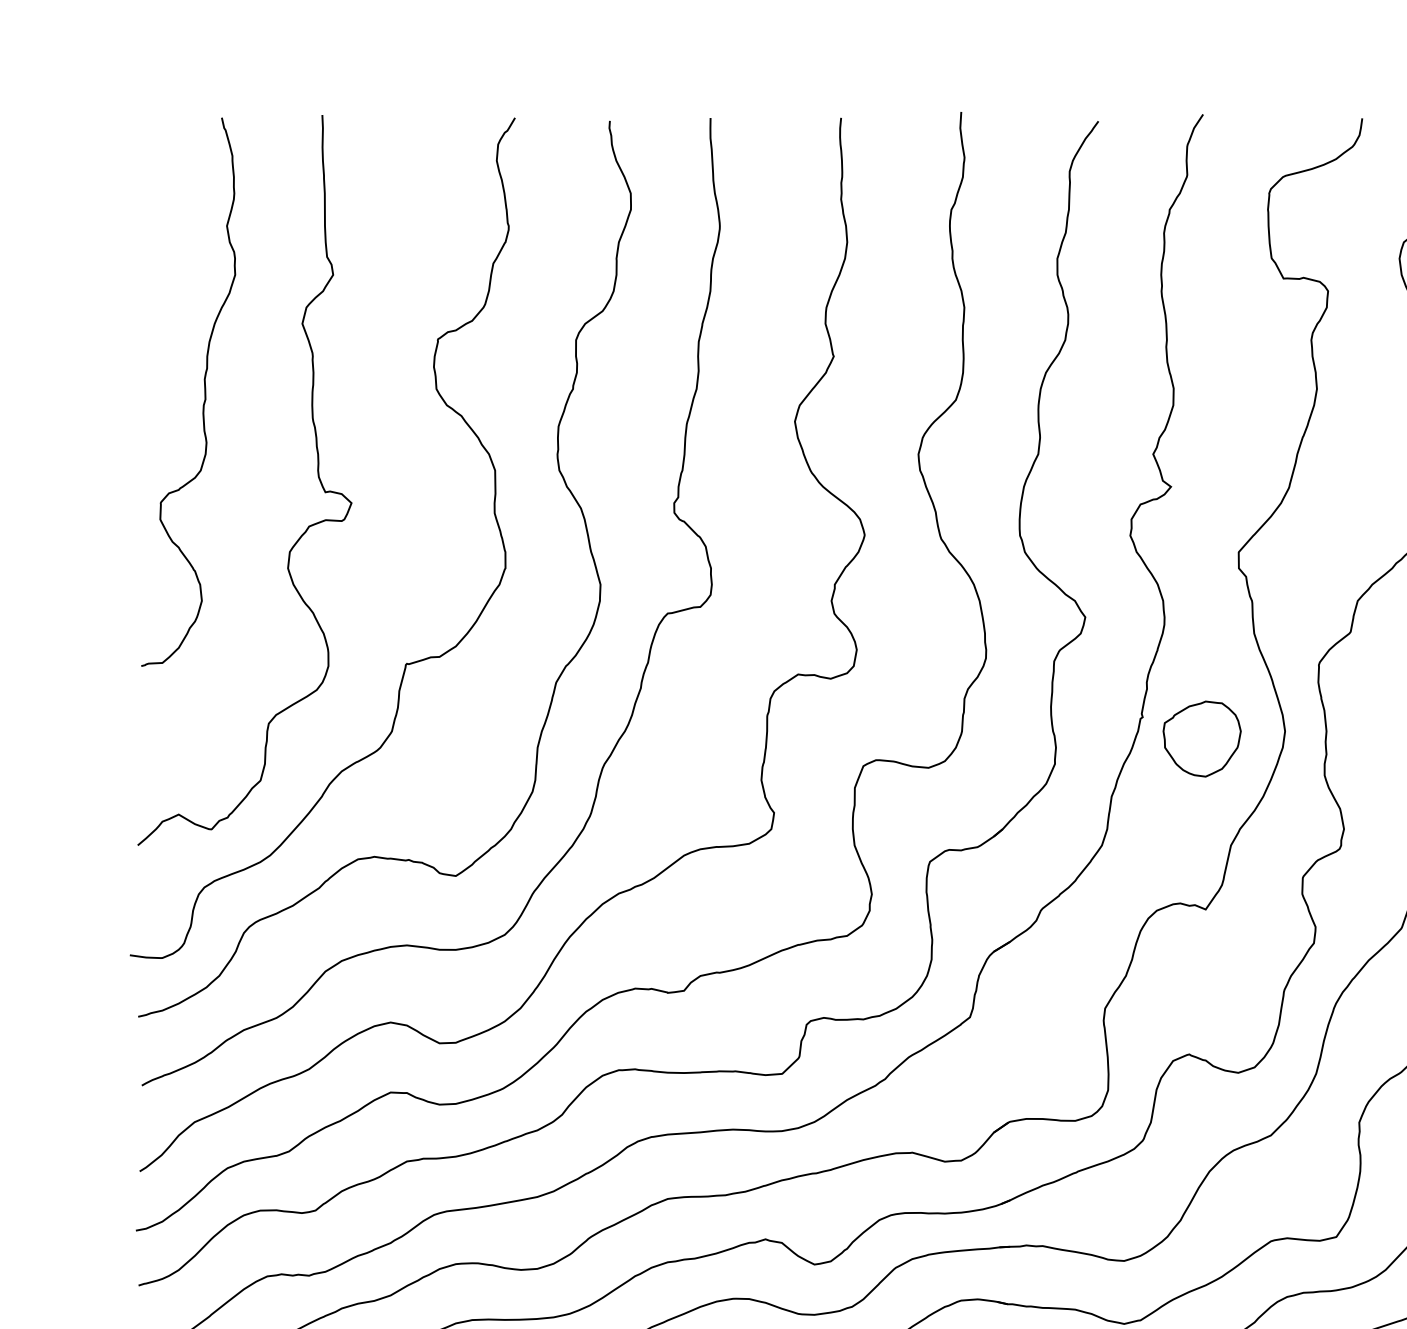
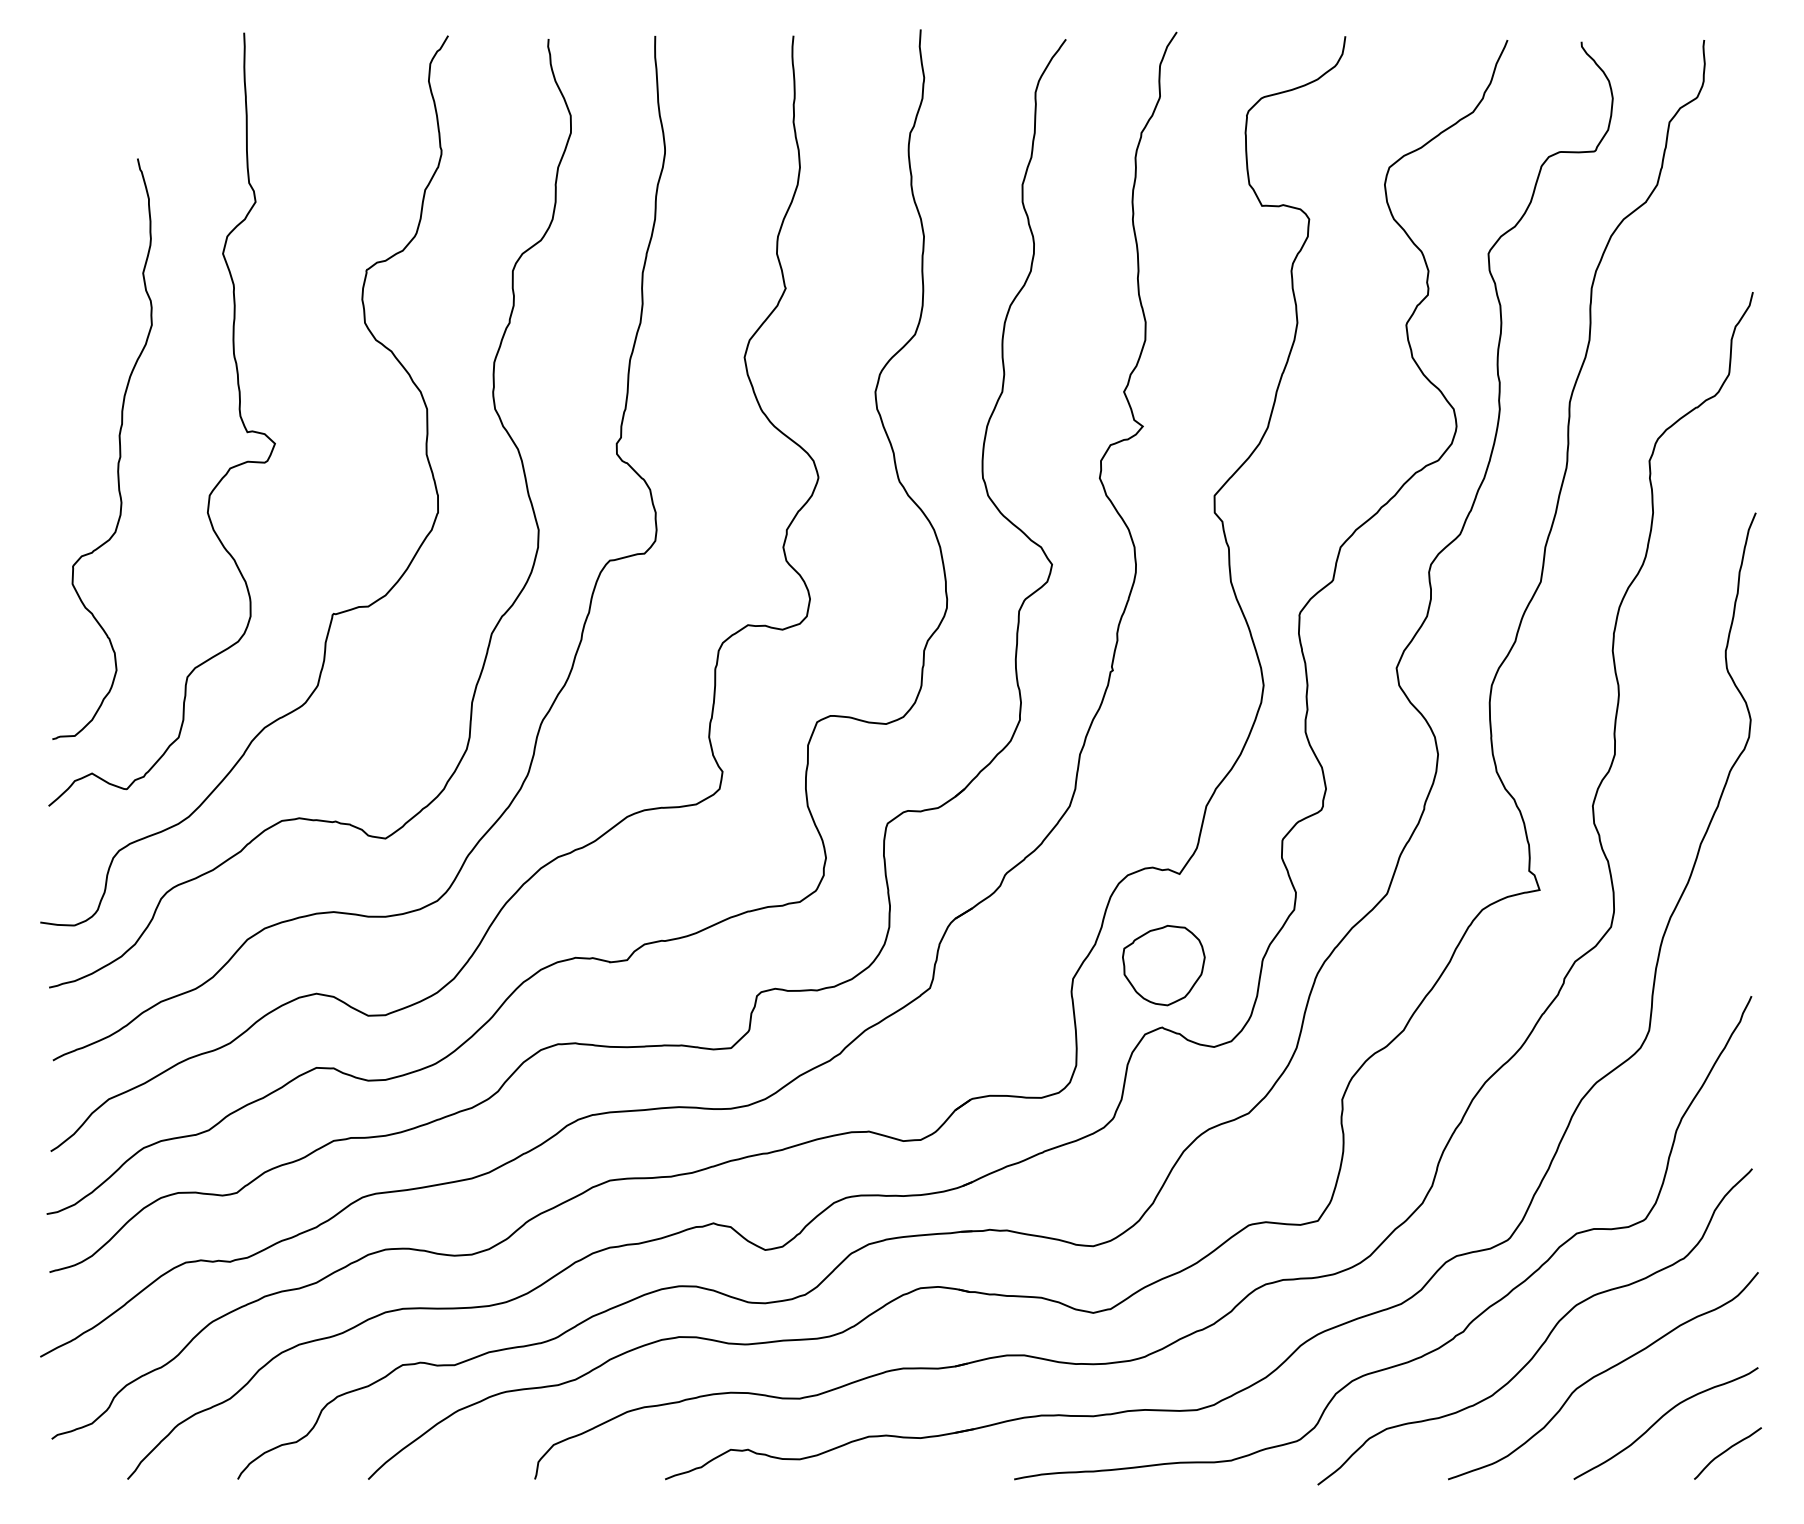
curve: (204, 391) -> (119, 448), moved
part: (1201, 739) -> (1163, 965), moved

